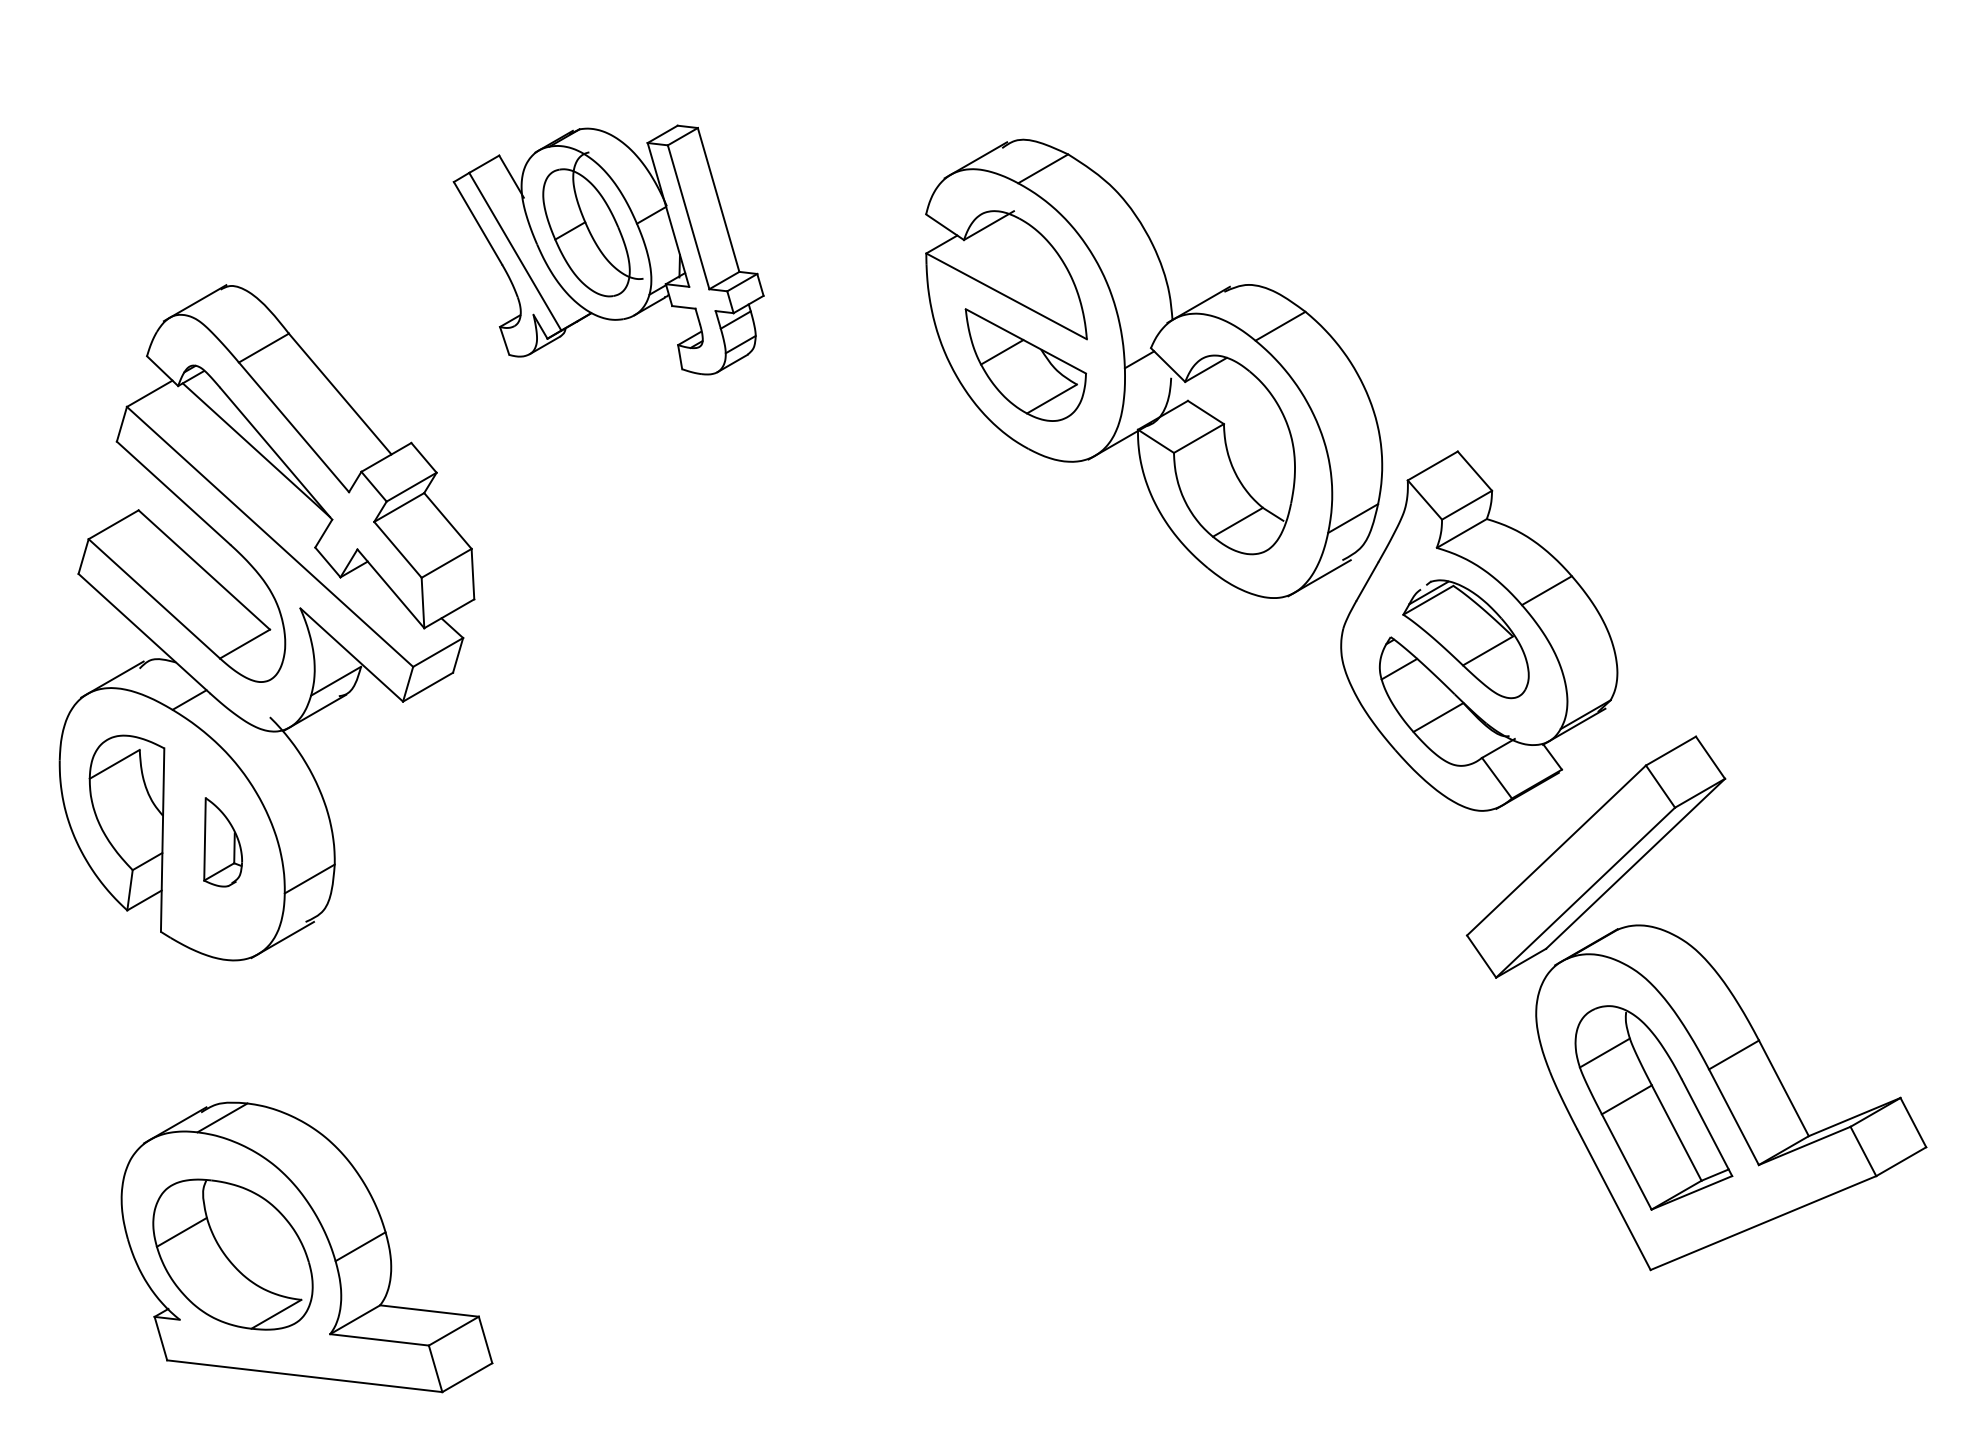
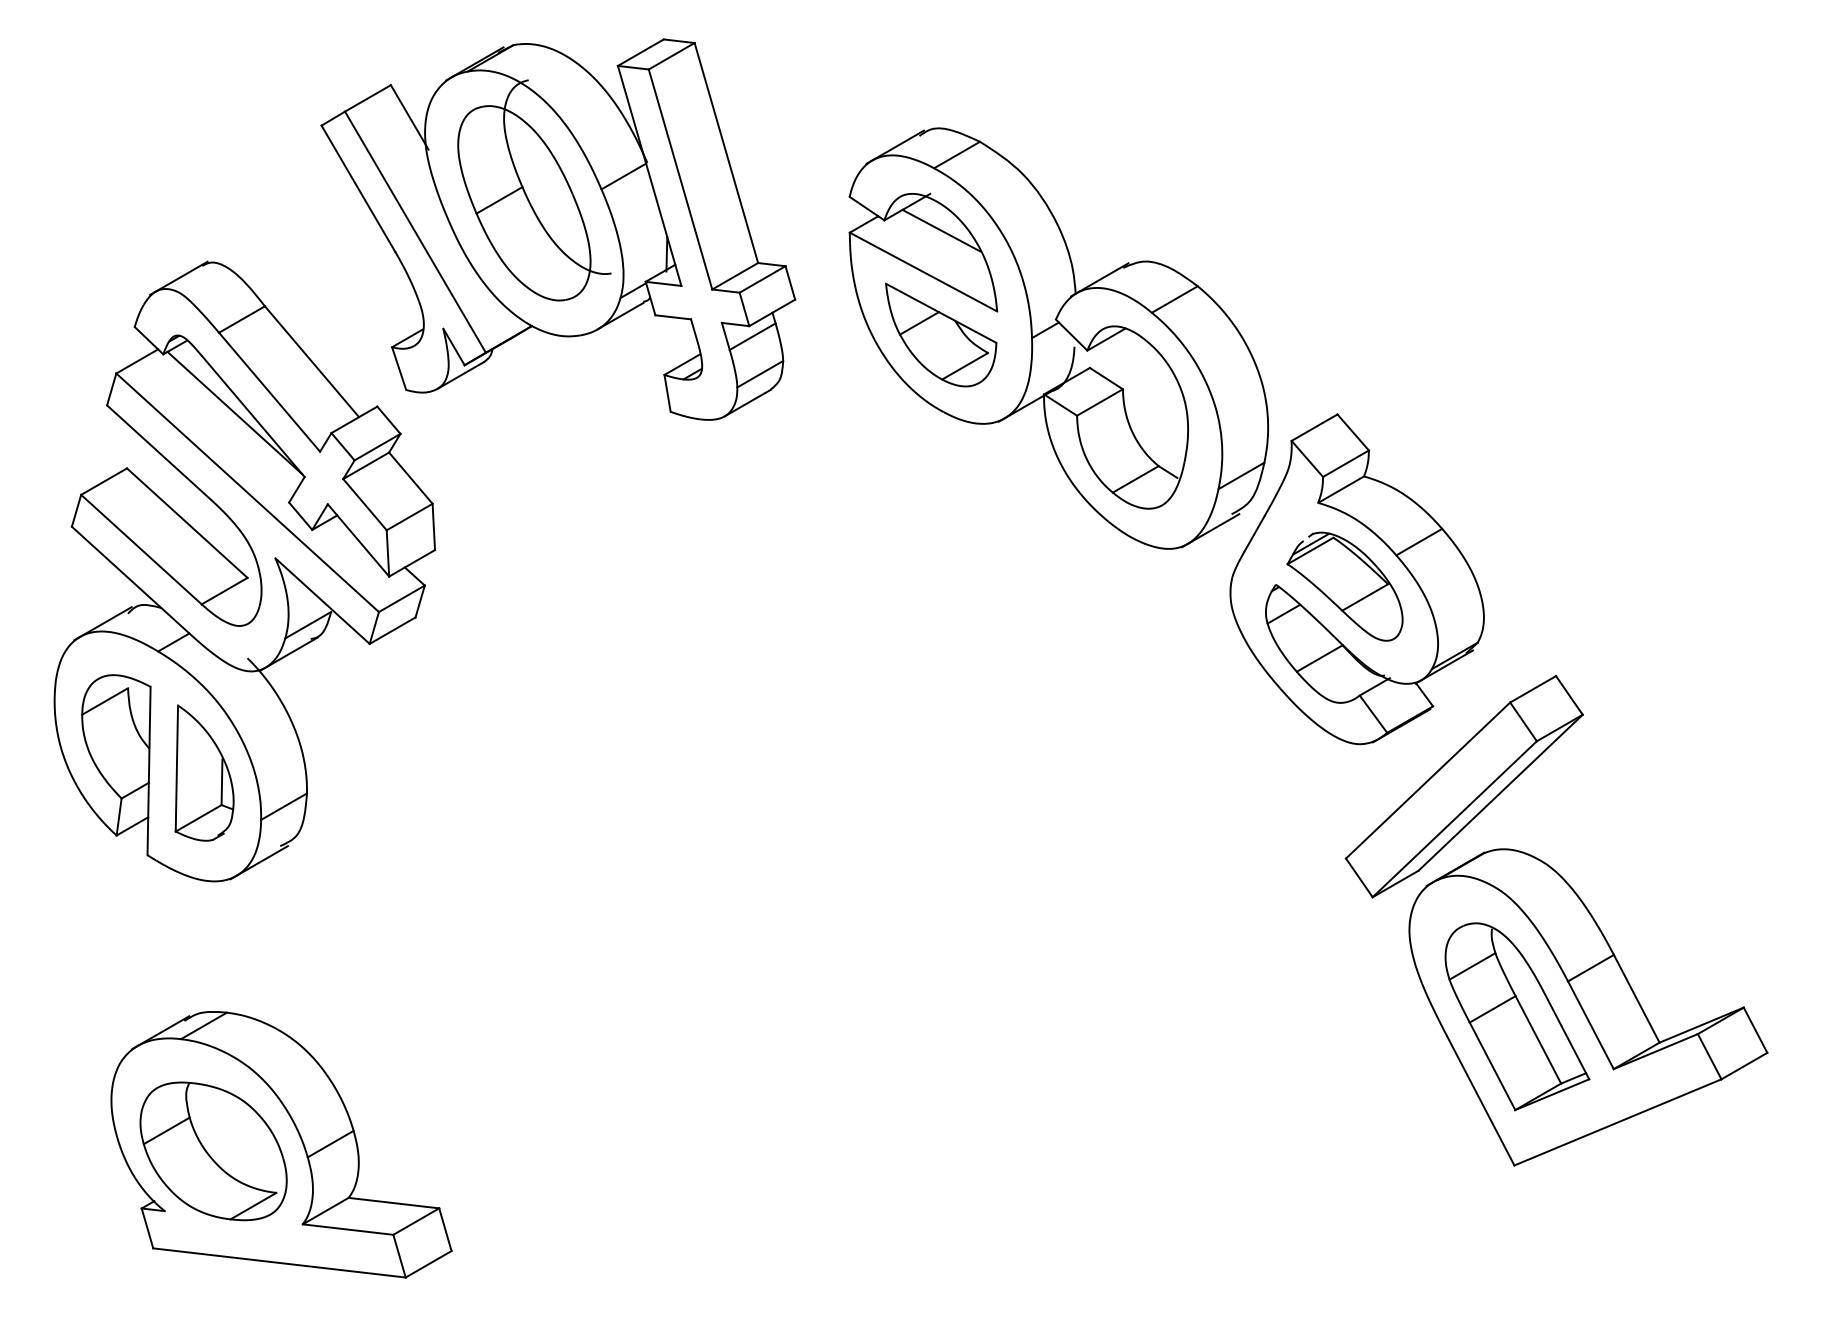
part: (608, 249) -> (558, 229), size x1.67
line: (1026, 251) -> (941, 230), added
part: (223, 841) -> (204, 772), size x1.67

